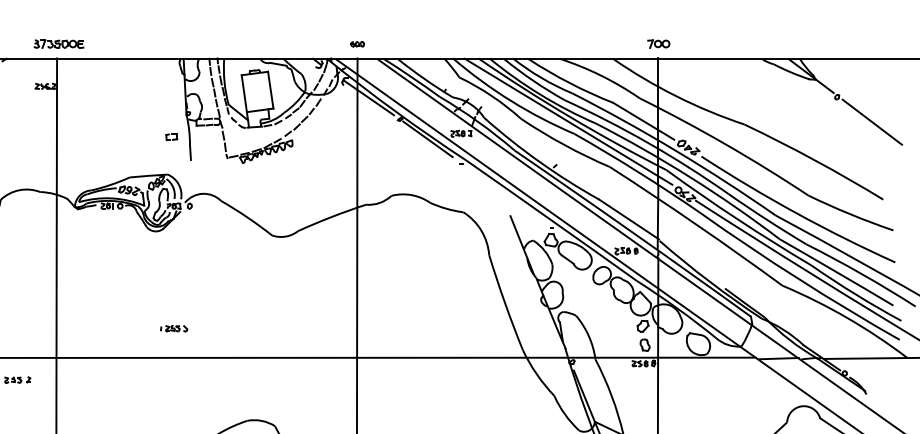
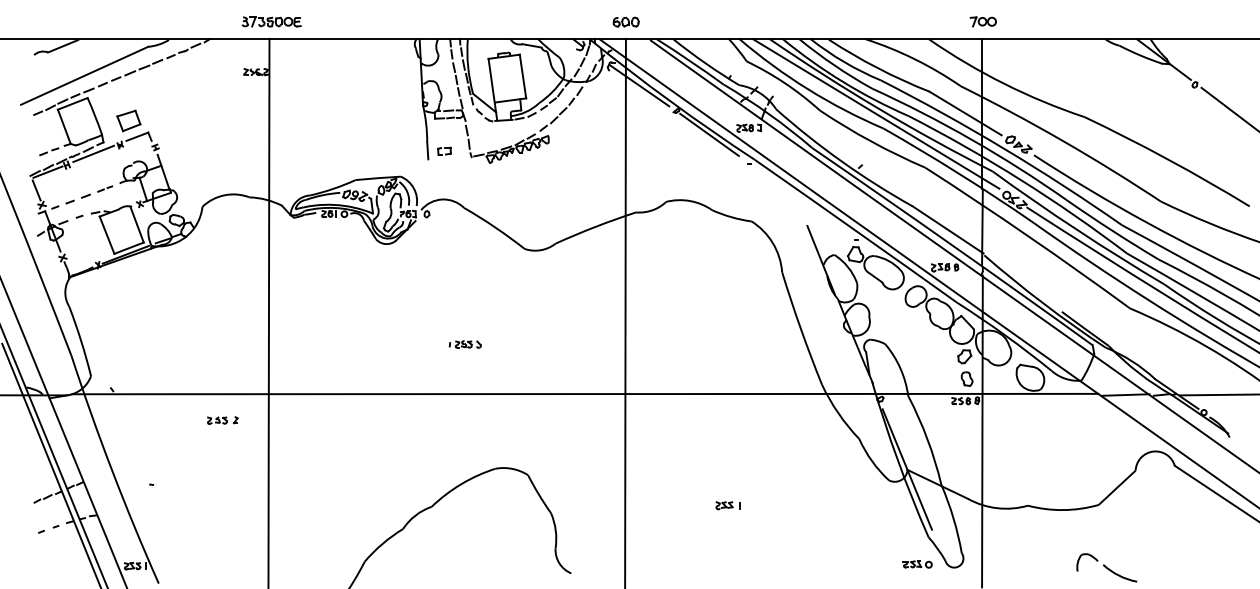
part: (357, 43) -> (625, 21), size x1.67
part: (171, 136) -> (444, 150), moved
part: (173, 328) -> (464, 344), moved

